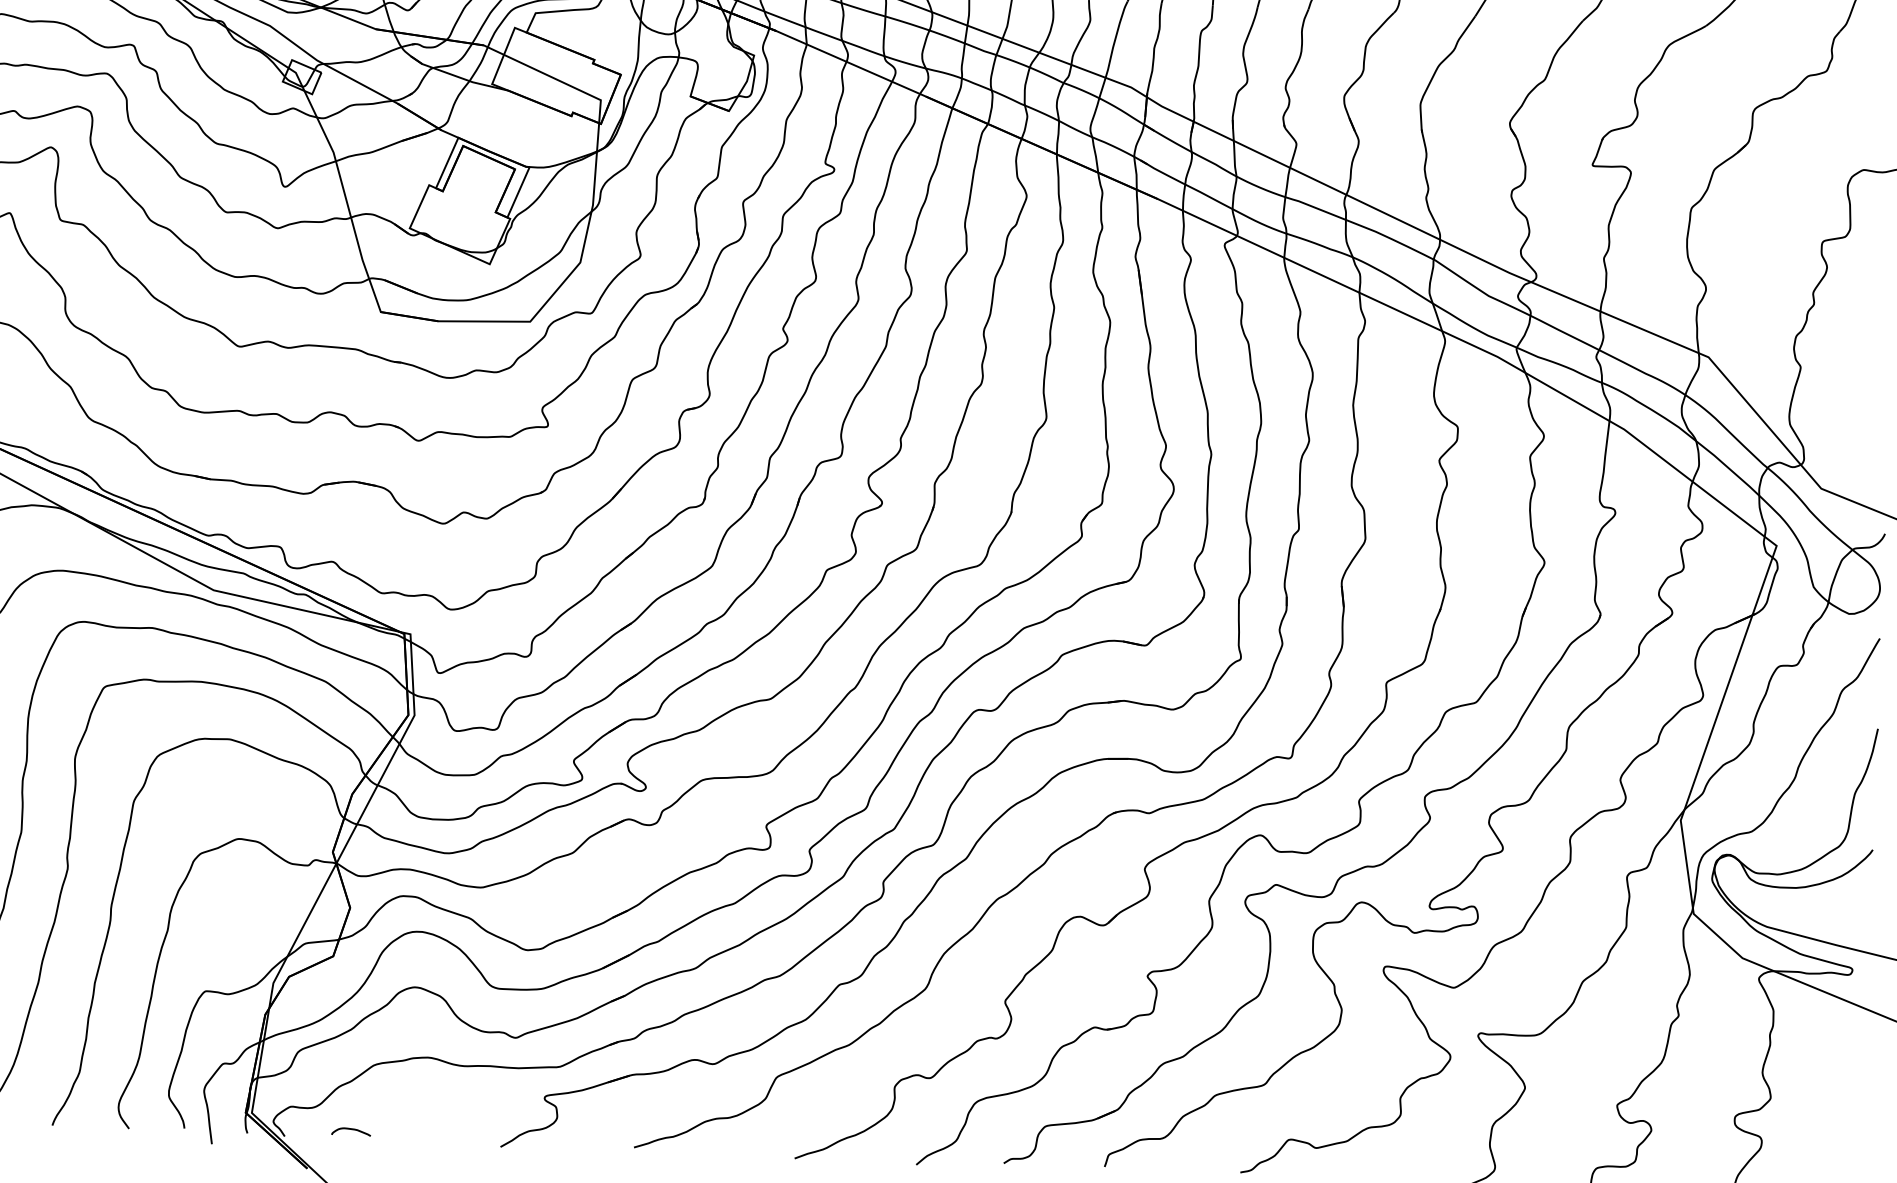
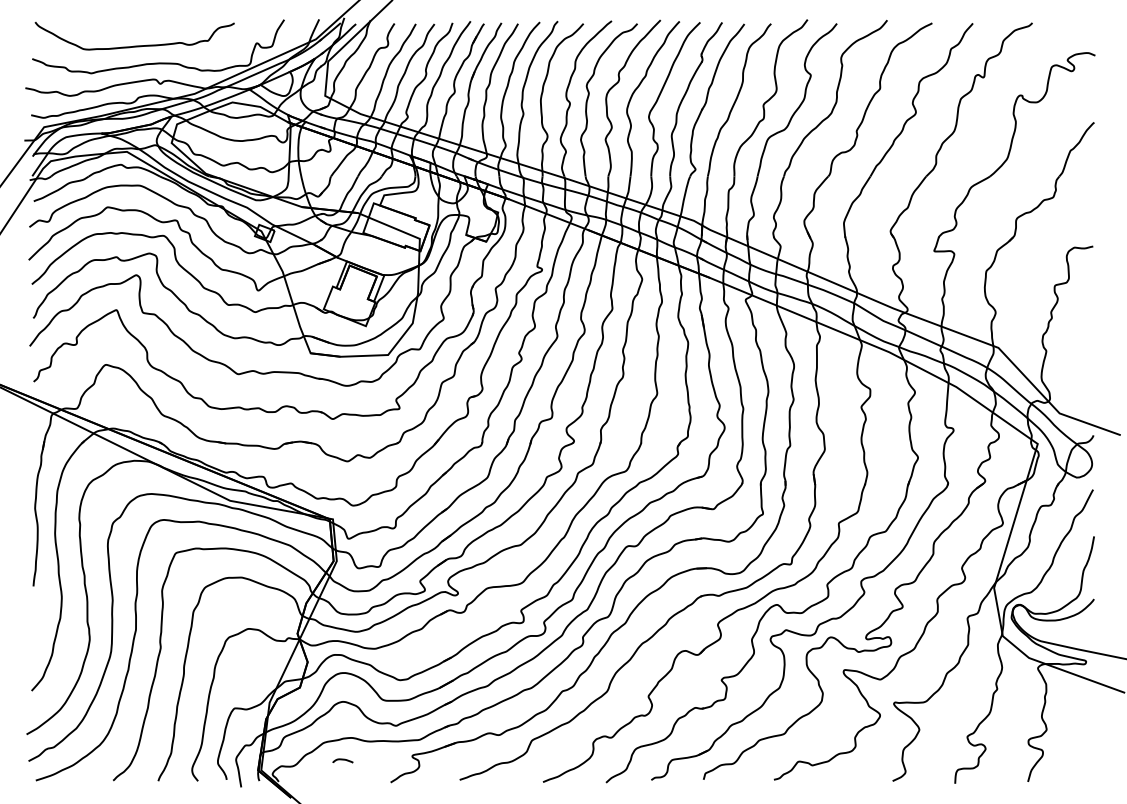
curve: (350, 1130) -> (342, 760), moved

